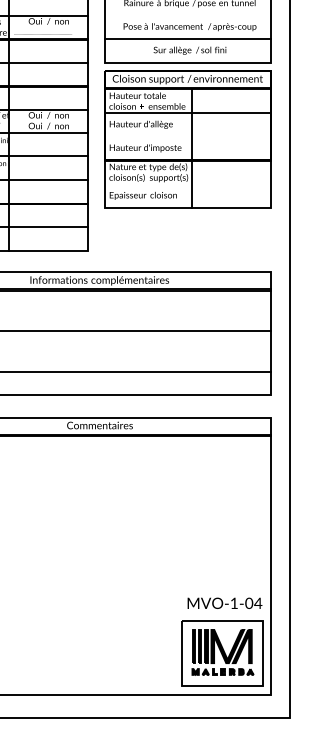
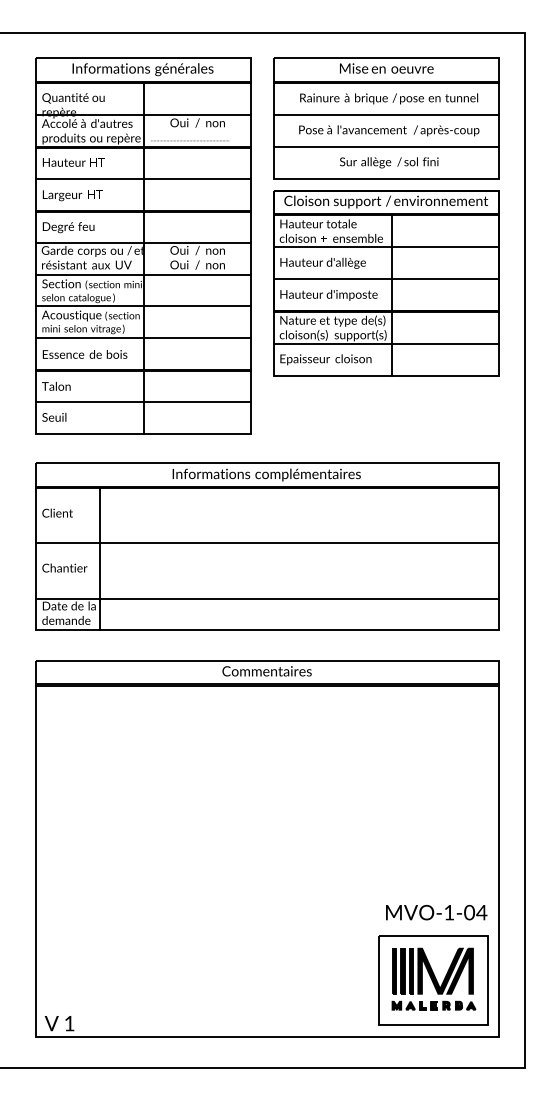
line: (188, 15) -> (386, 115), added
line: (188, 136) -> (386, 279), added
line: (188, 183) -> (386, 343), added

